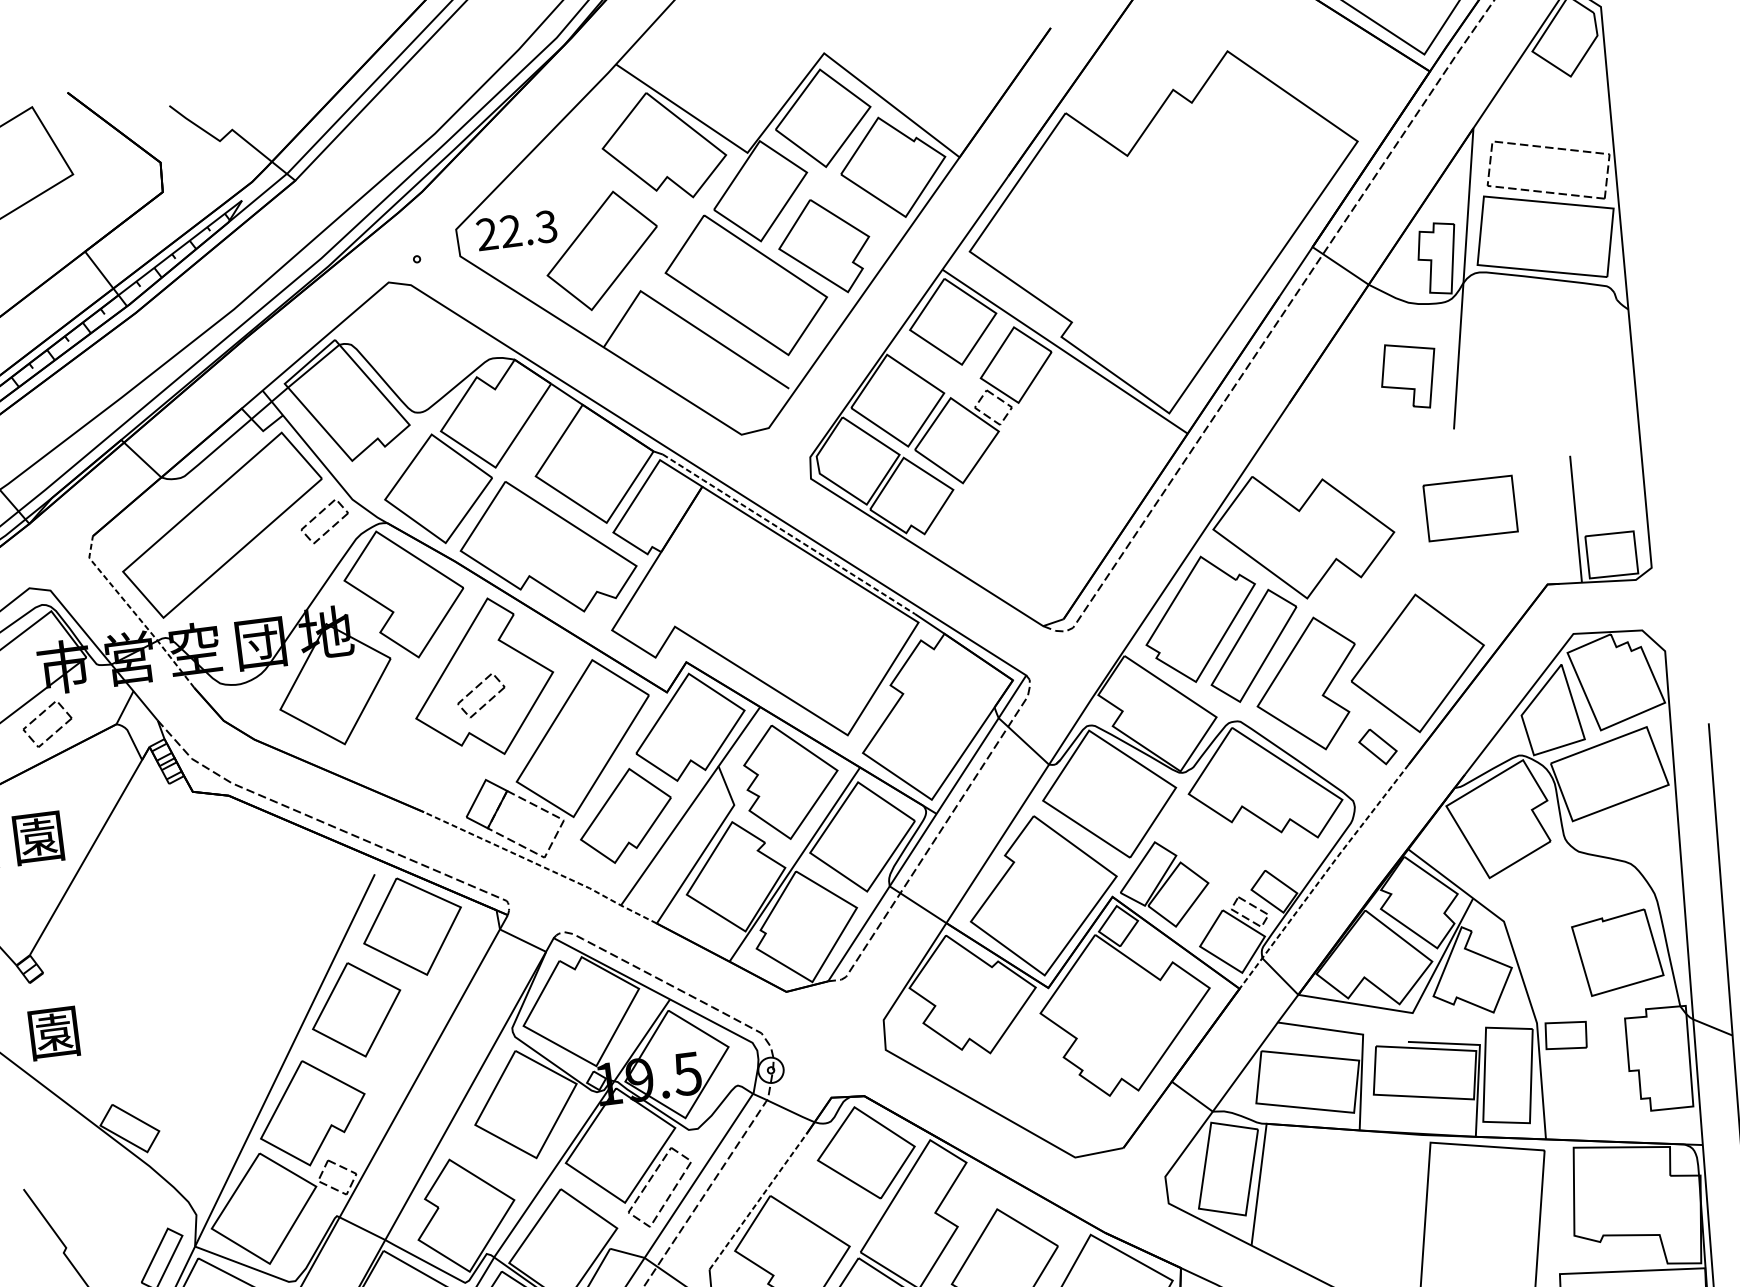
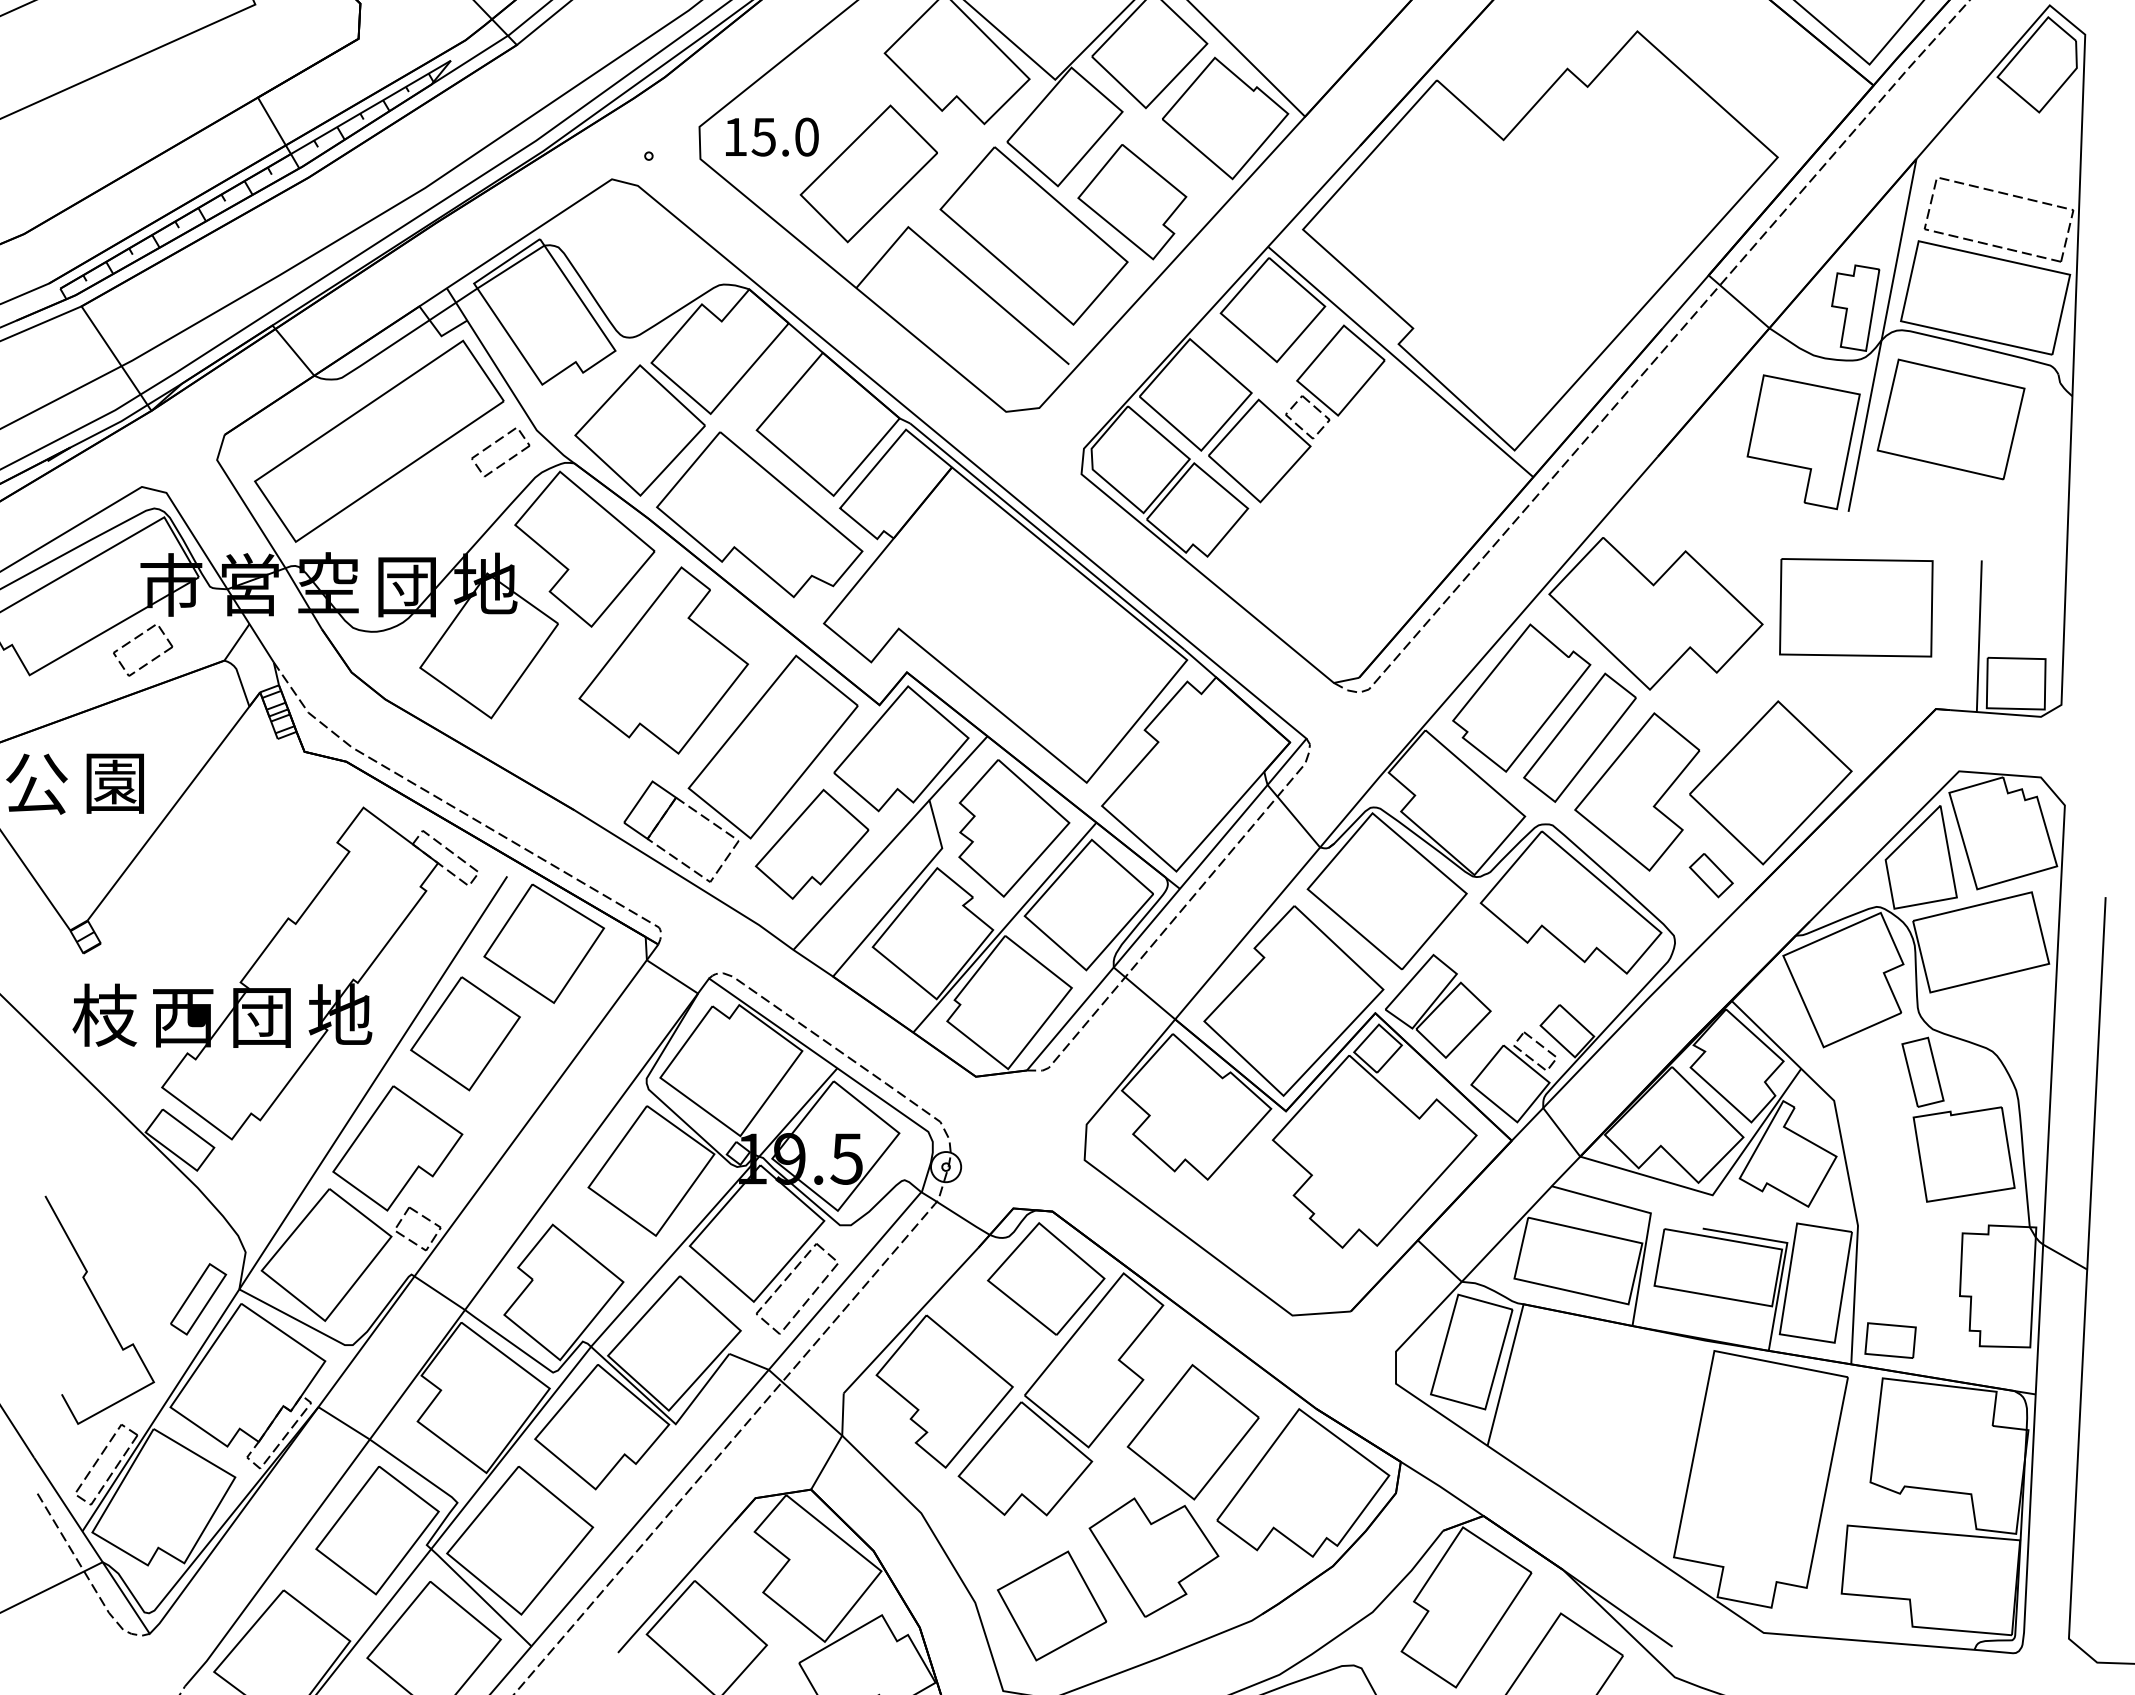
text: (516, 230) -> (770, 136), 22.3 -> 15.0
part: (1529, 341) -> (1950, 419), added
part: (1409, 376) -> (1803, 442), size x1.67
part: (1470, 508) -> (1856, 607), size x1.43
line: (788, 533) -> (1046, 535), dashed -> solid
line: (135, 613) -> (263, 532), dashed -> solid
part: (484, 703) -> (662, 691), removed
line: (541, 866) -> (705, 891), dashed -> solid
line: (1323, 876) -> (1627, 1020), dashed -> solid
part: (1574, 887) -> (1922, 1071), added
part: (225, 975) -> (315, 973), added
text: (53, 1031) -> (104, 1014), 園 -> 枝
part: (1566, 1035) -> (1890, 1340), moved
line: (758, 1201) -> (911, 1320), dashed -> solid

